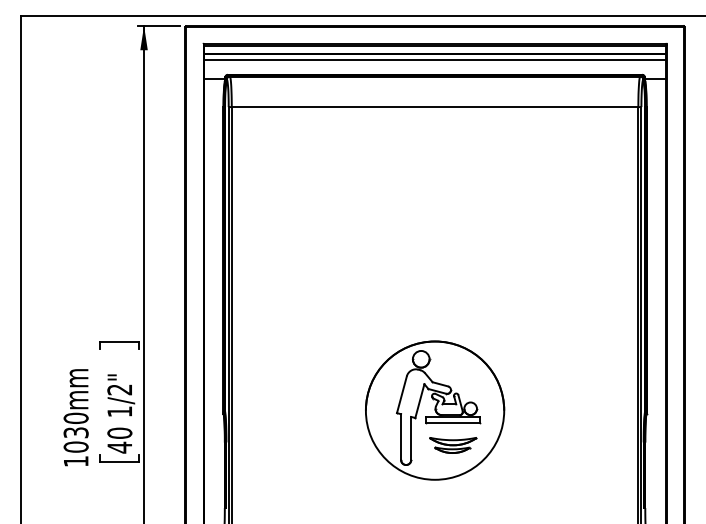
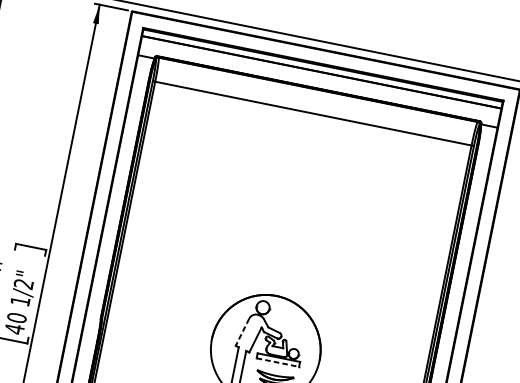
line: (434, 60) -> (320, 77), removed
line: (401, 394) -> (242, 331), solid -> dashed
line: (453, 423) -> (278, 362), solid -> dashed

